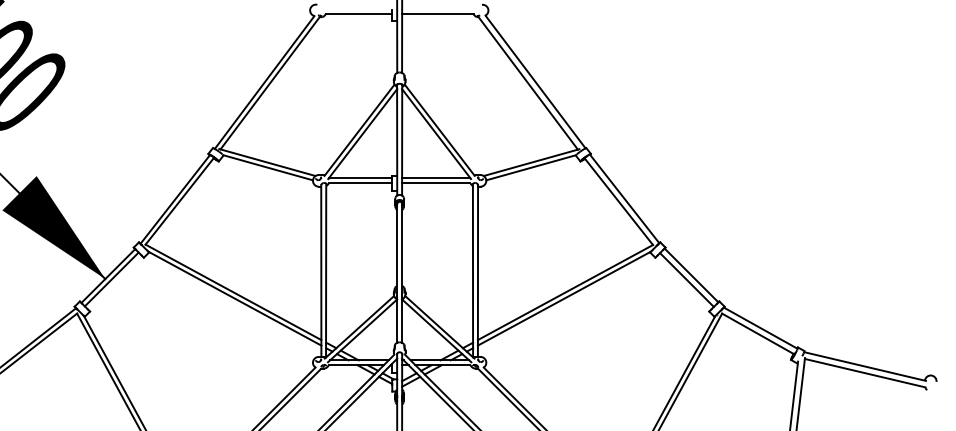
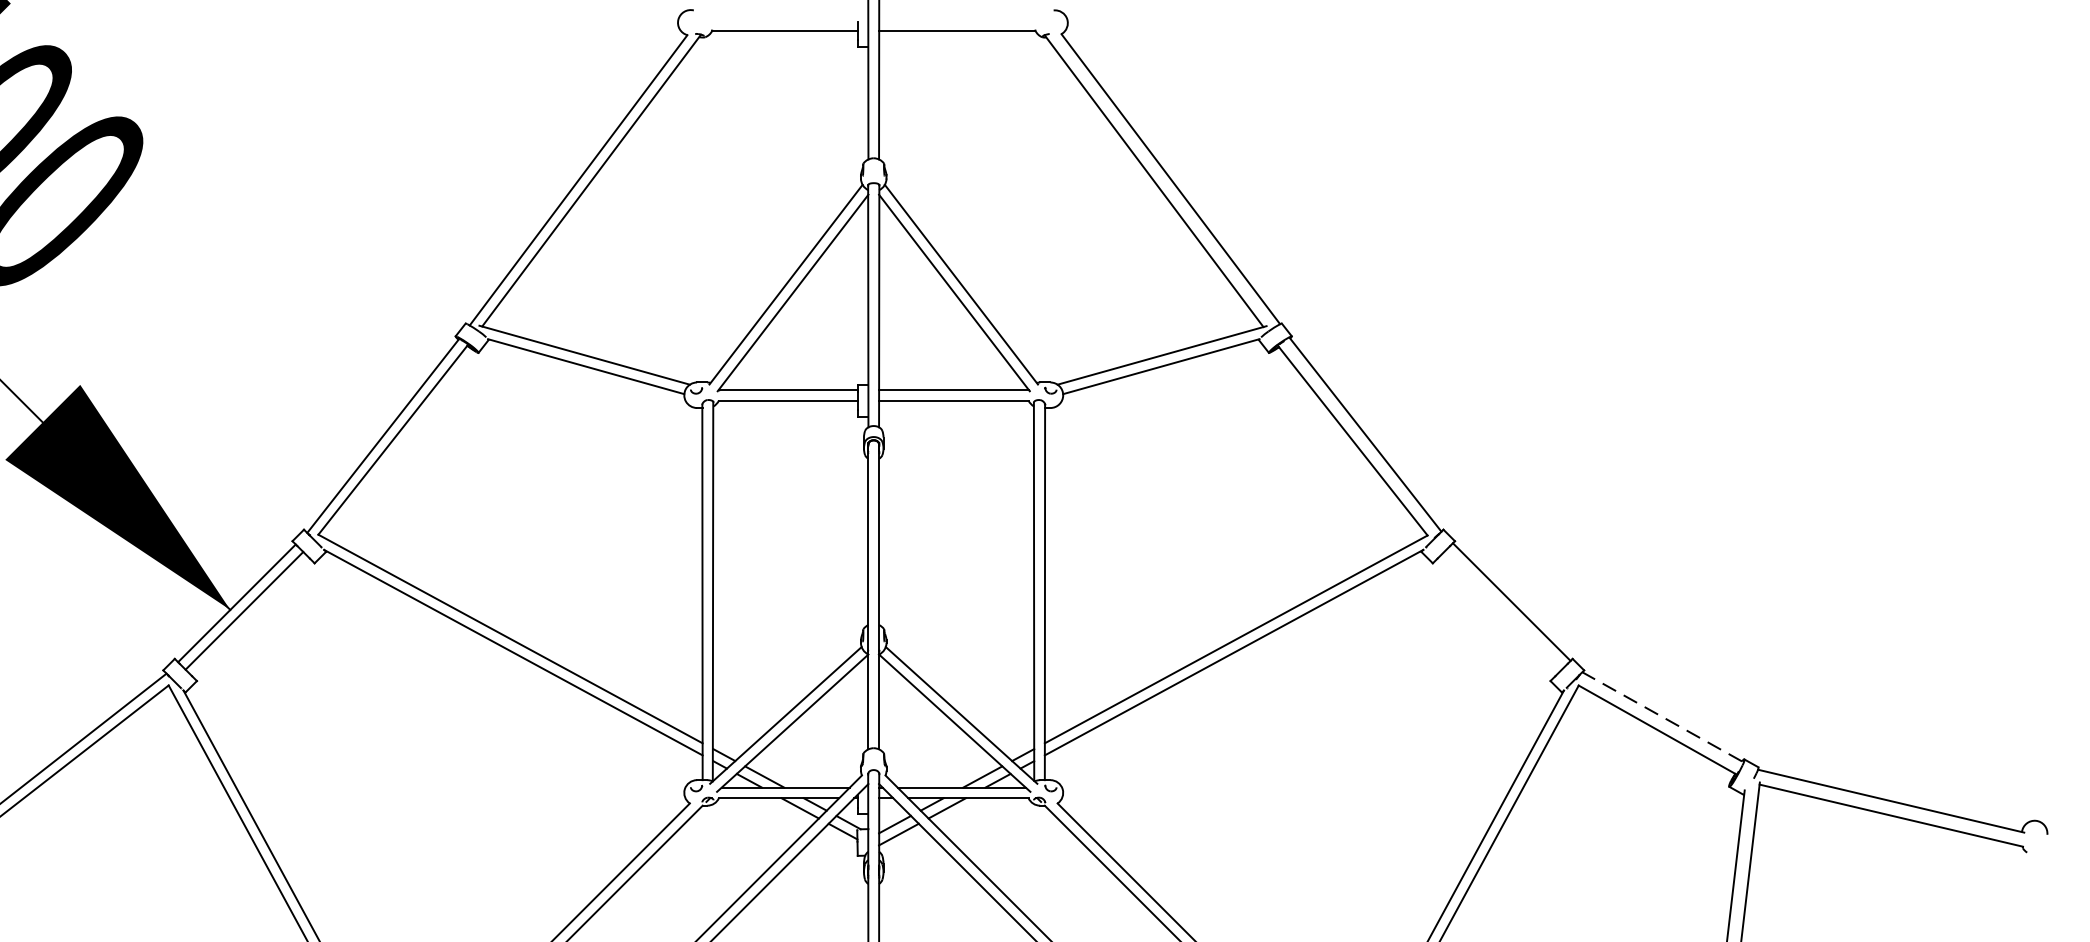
line: (686, 279) -> (1500, 610), removed
line: (760, 327) -> (1662, 715), solid -> dashed

